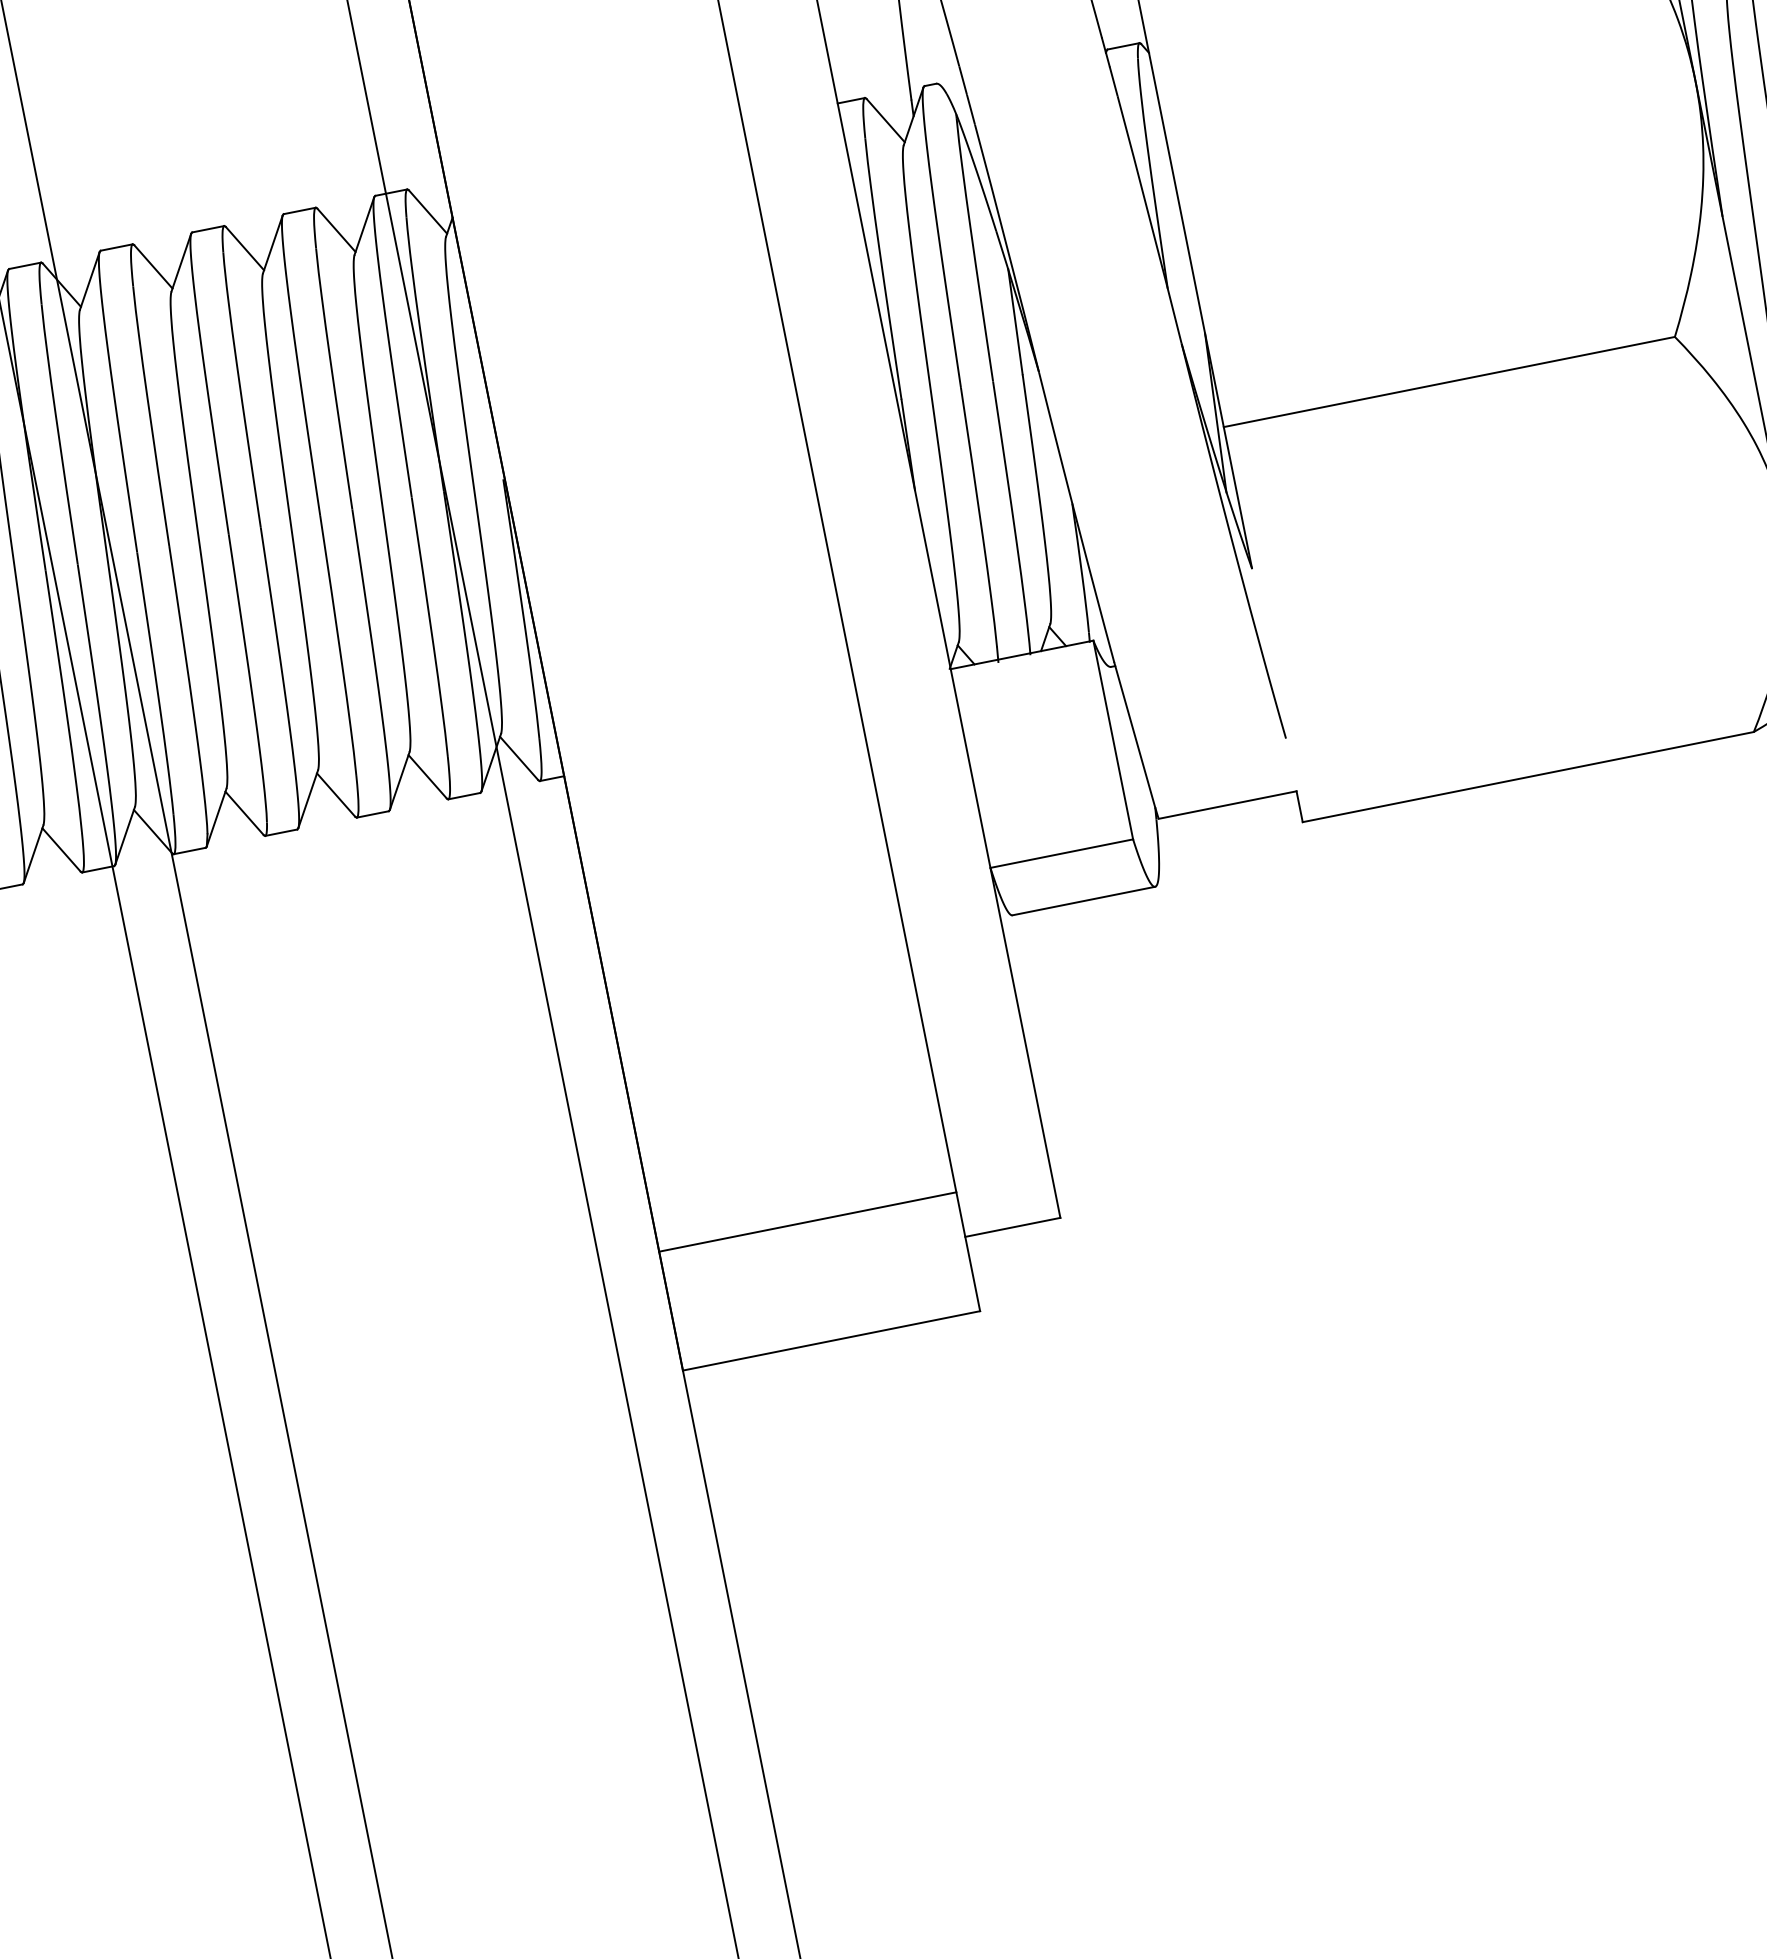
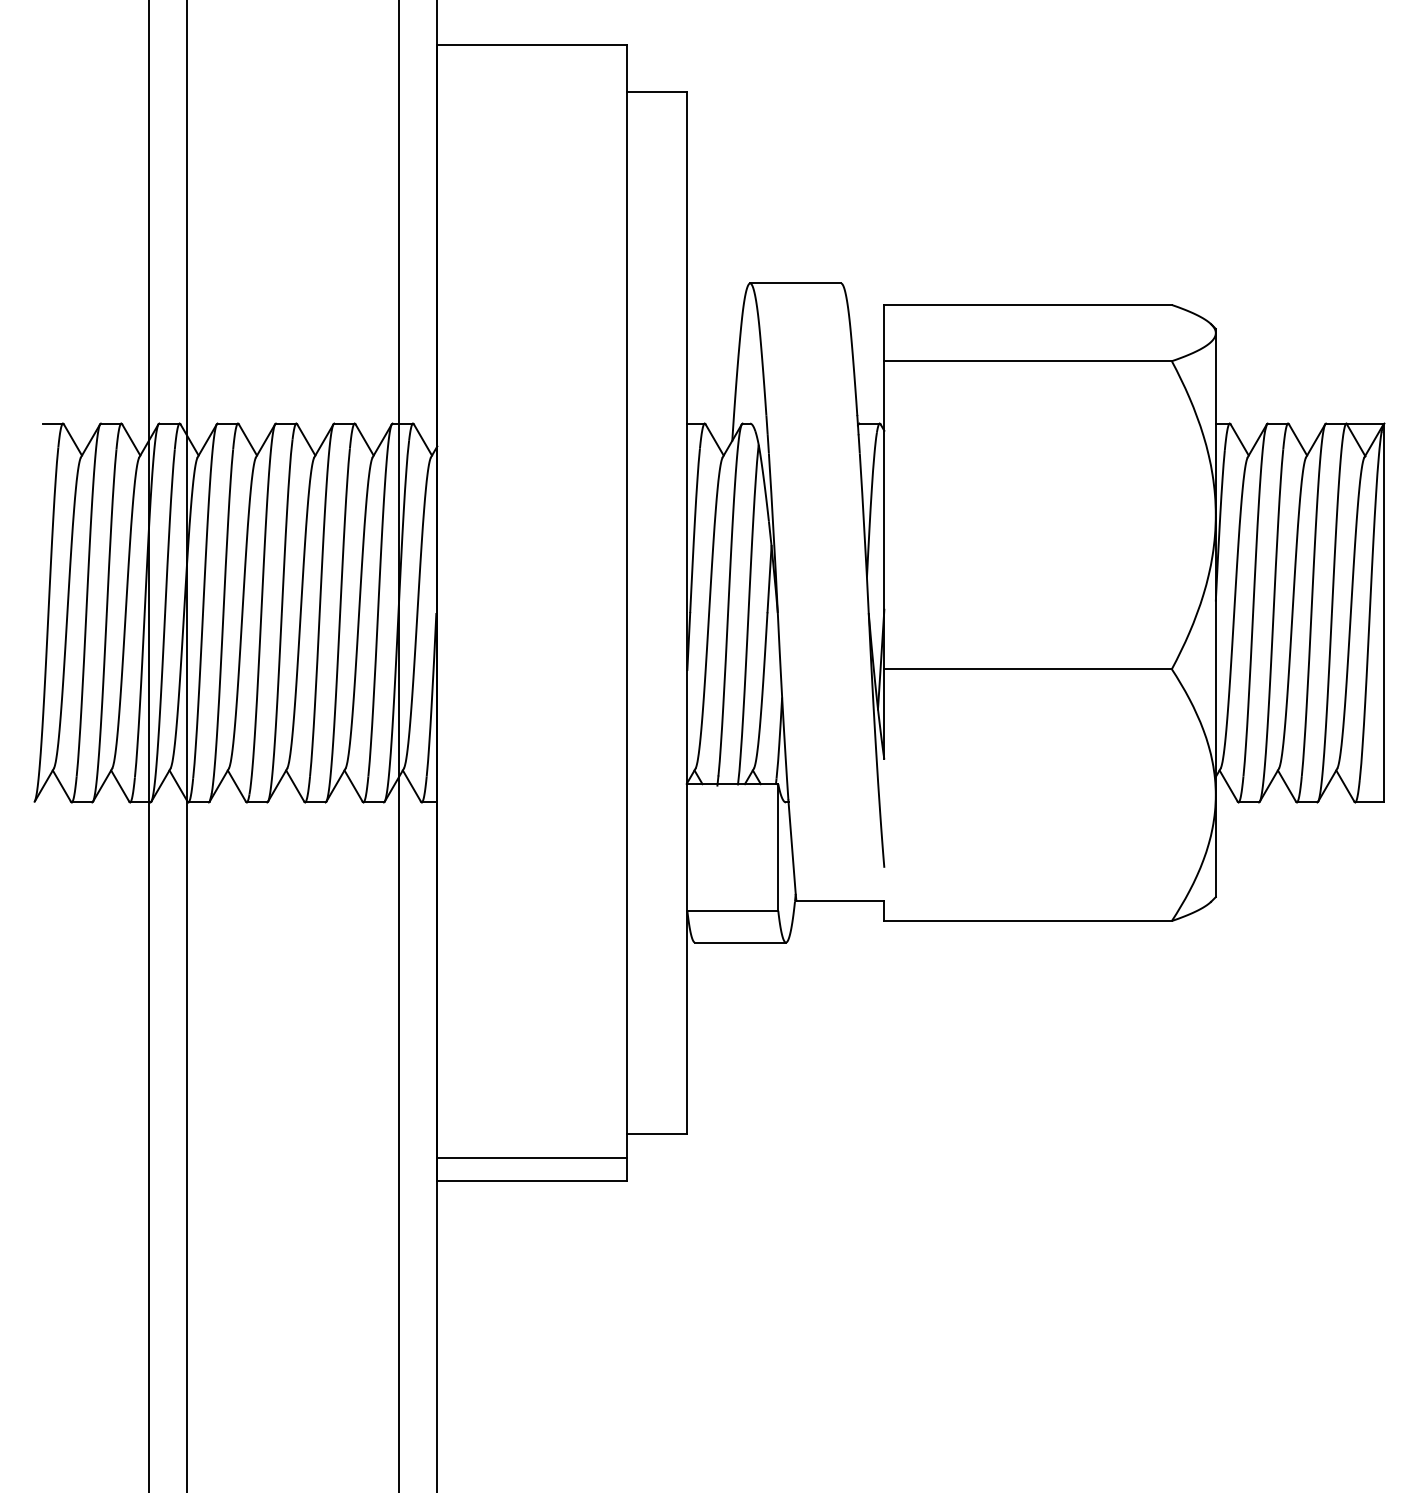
line: (806, 1222) -> (531, 1158), moved

